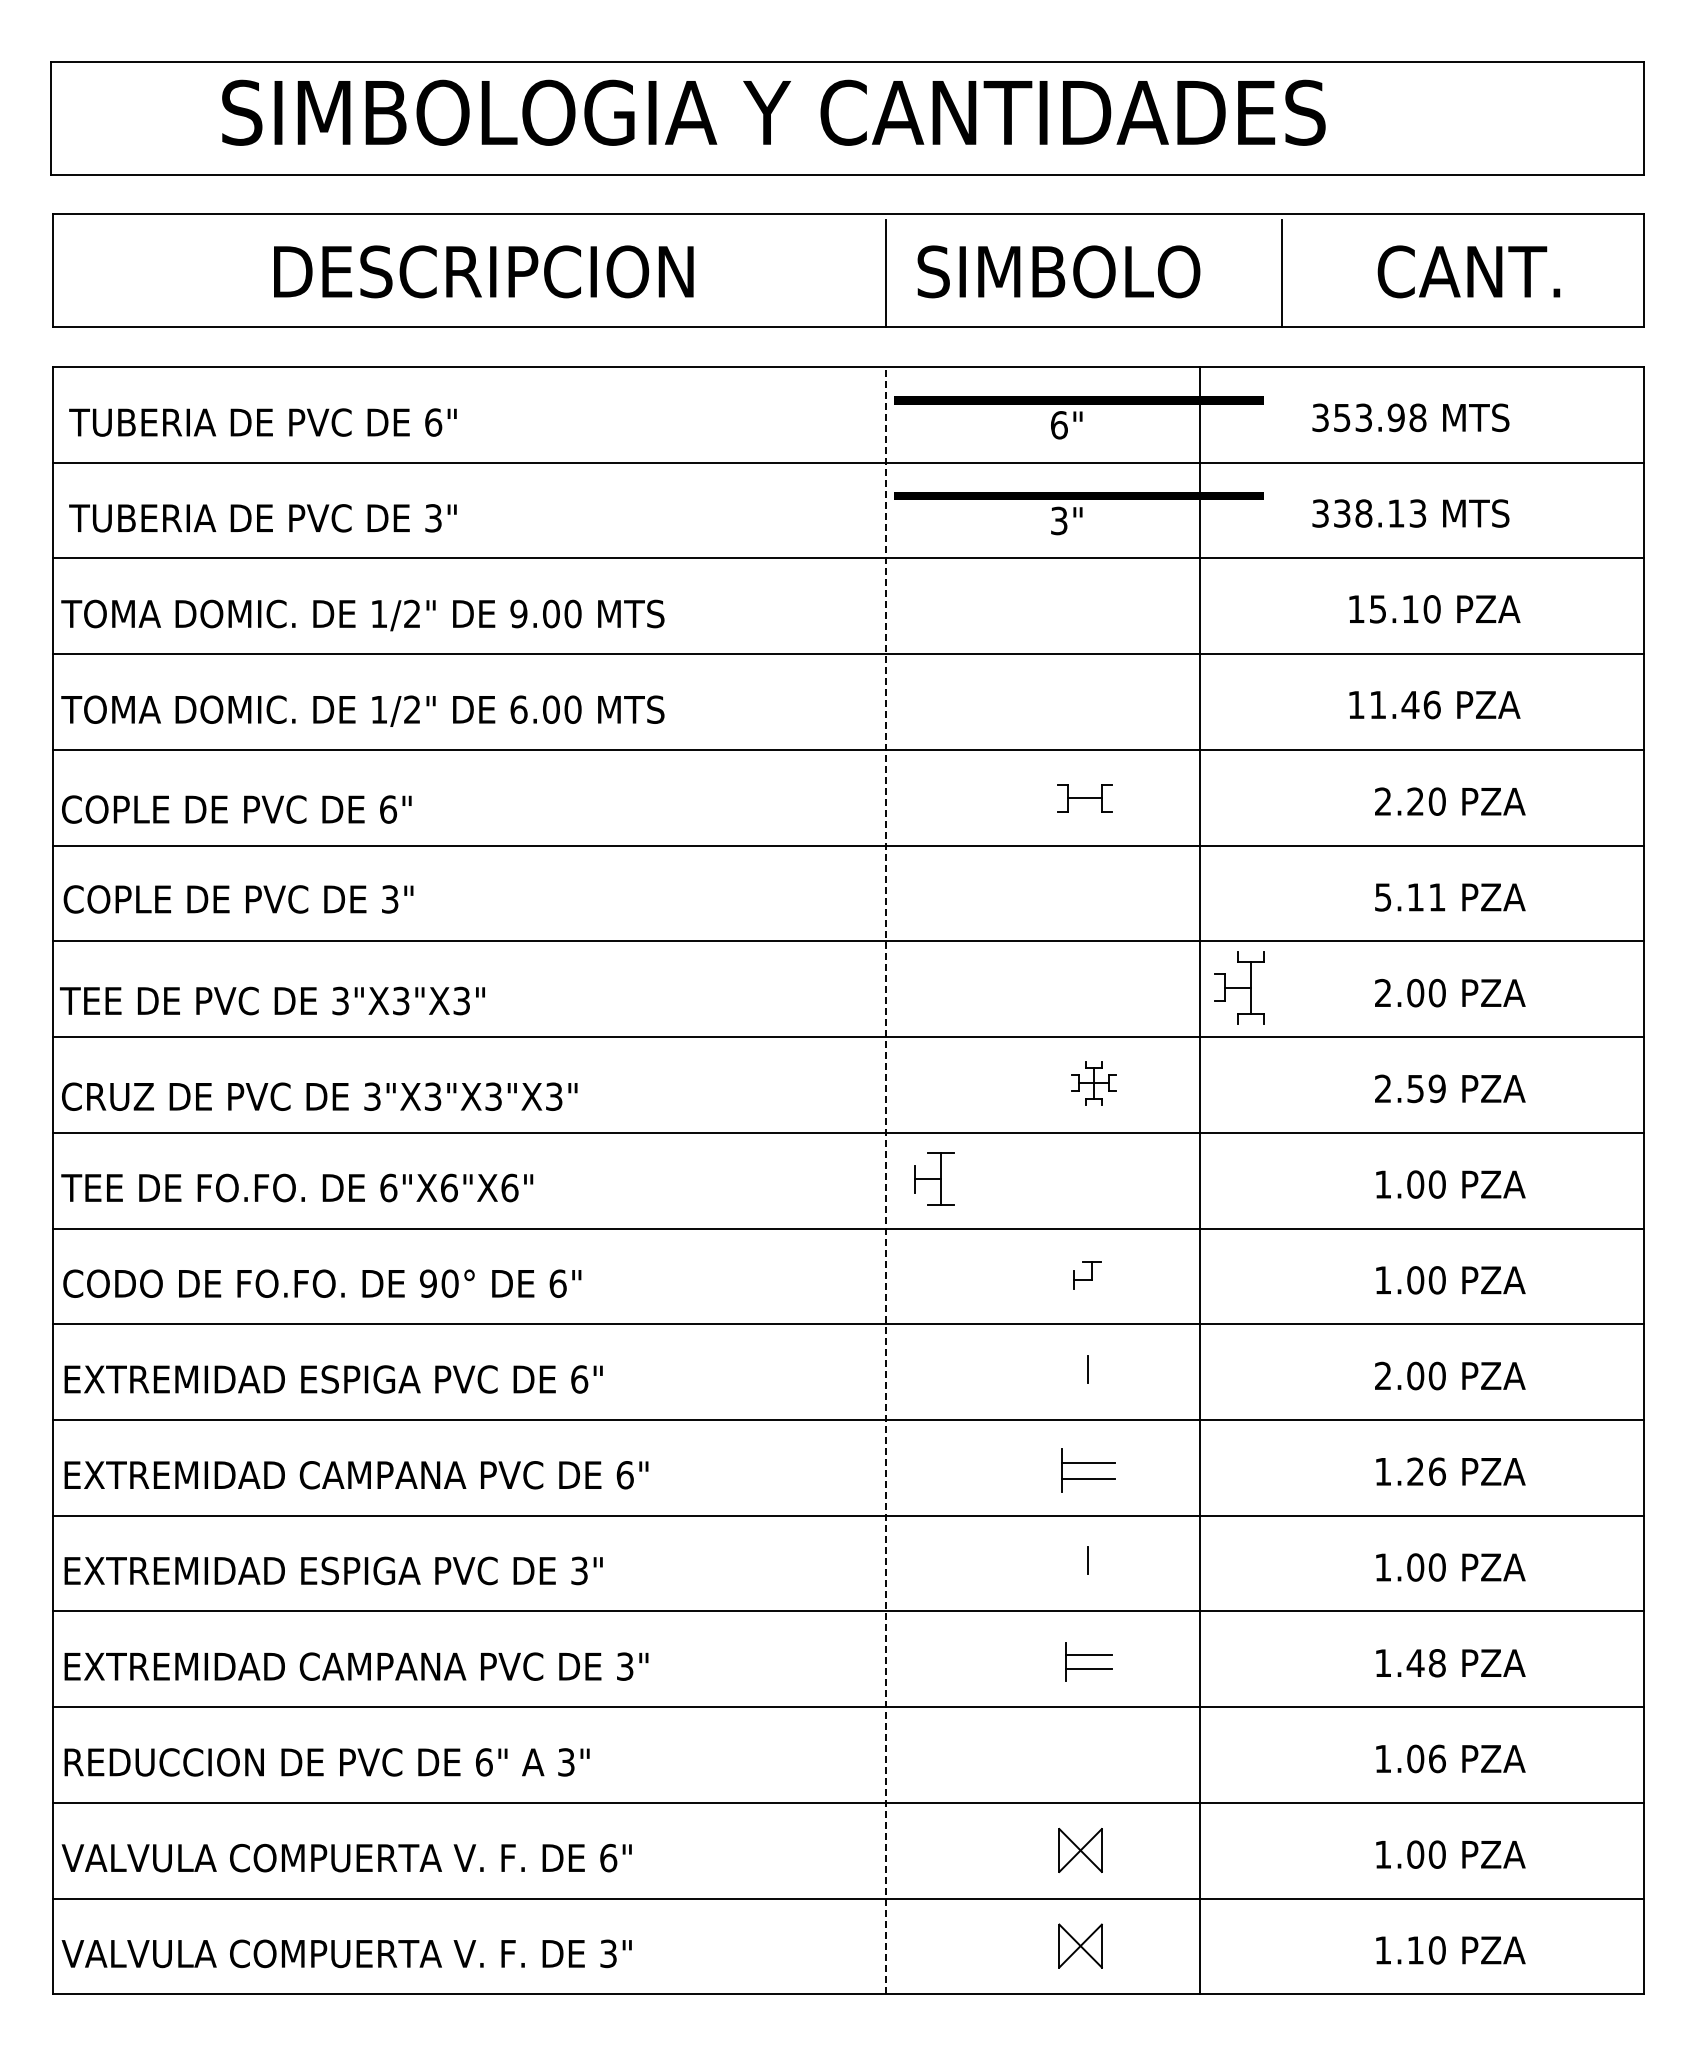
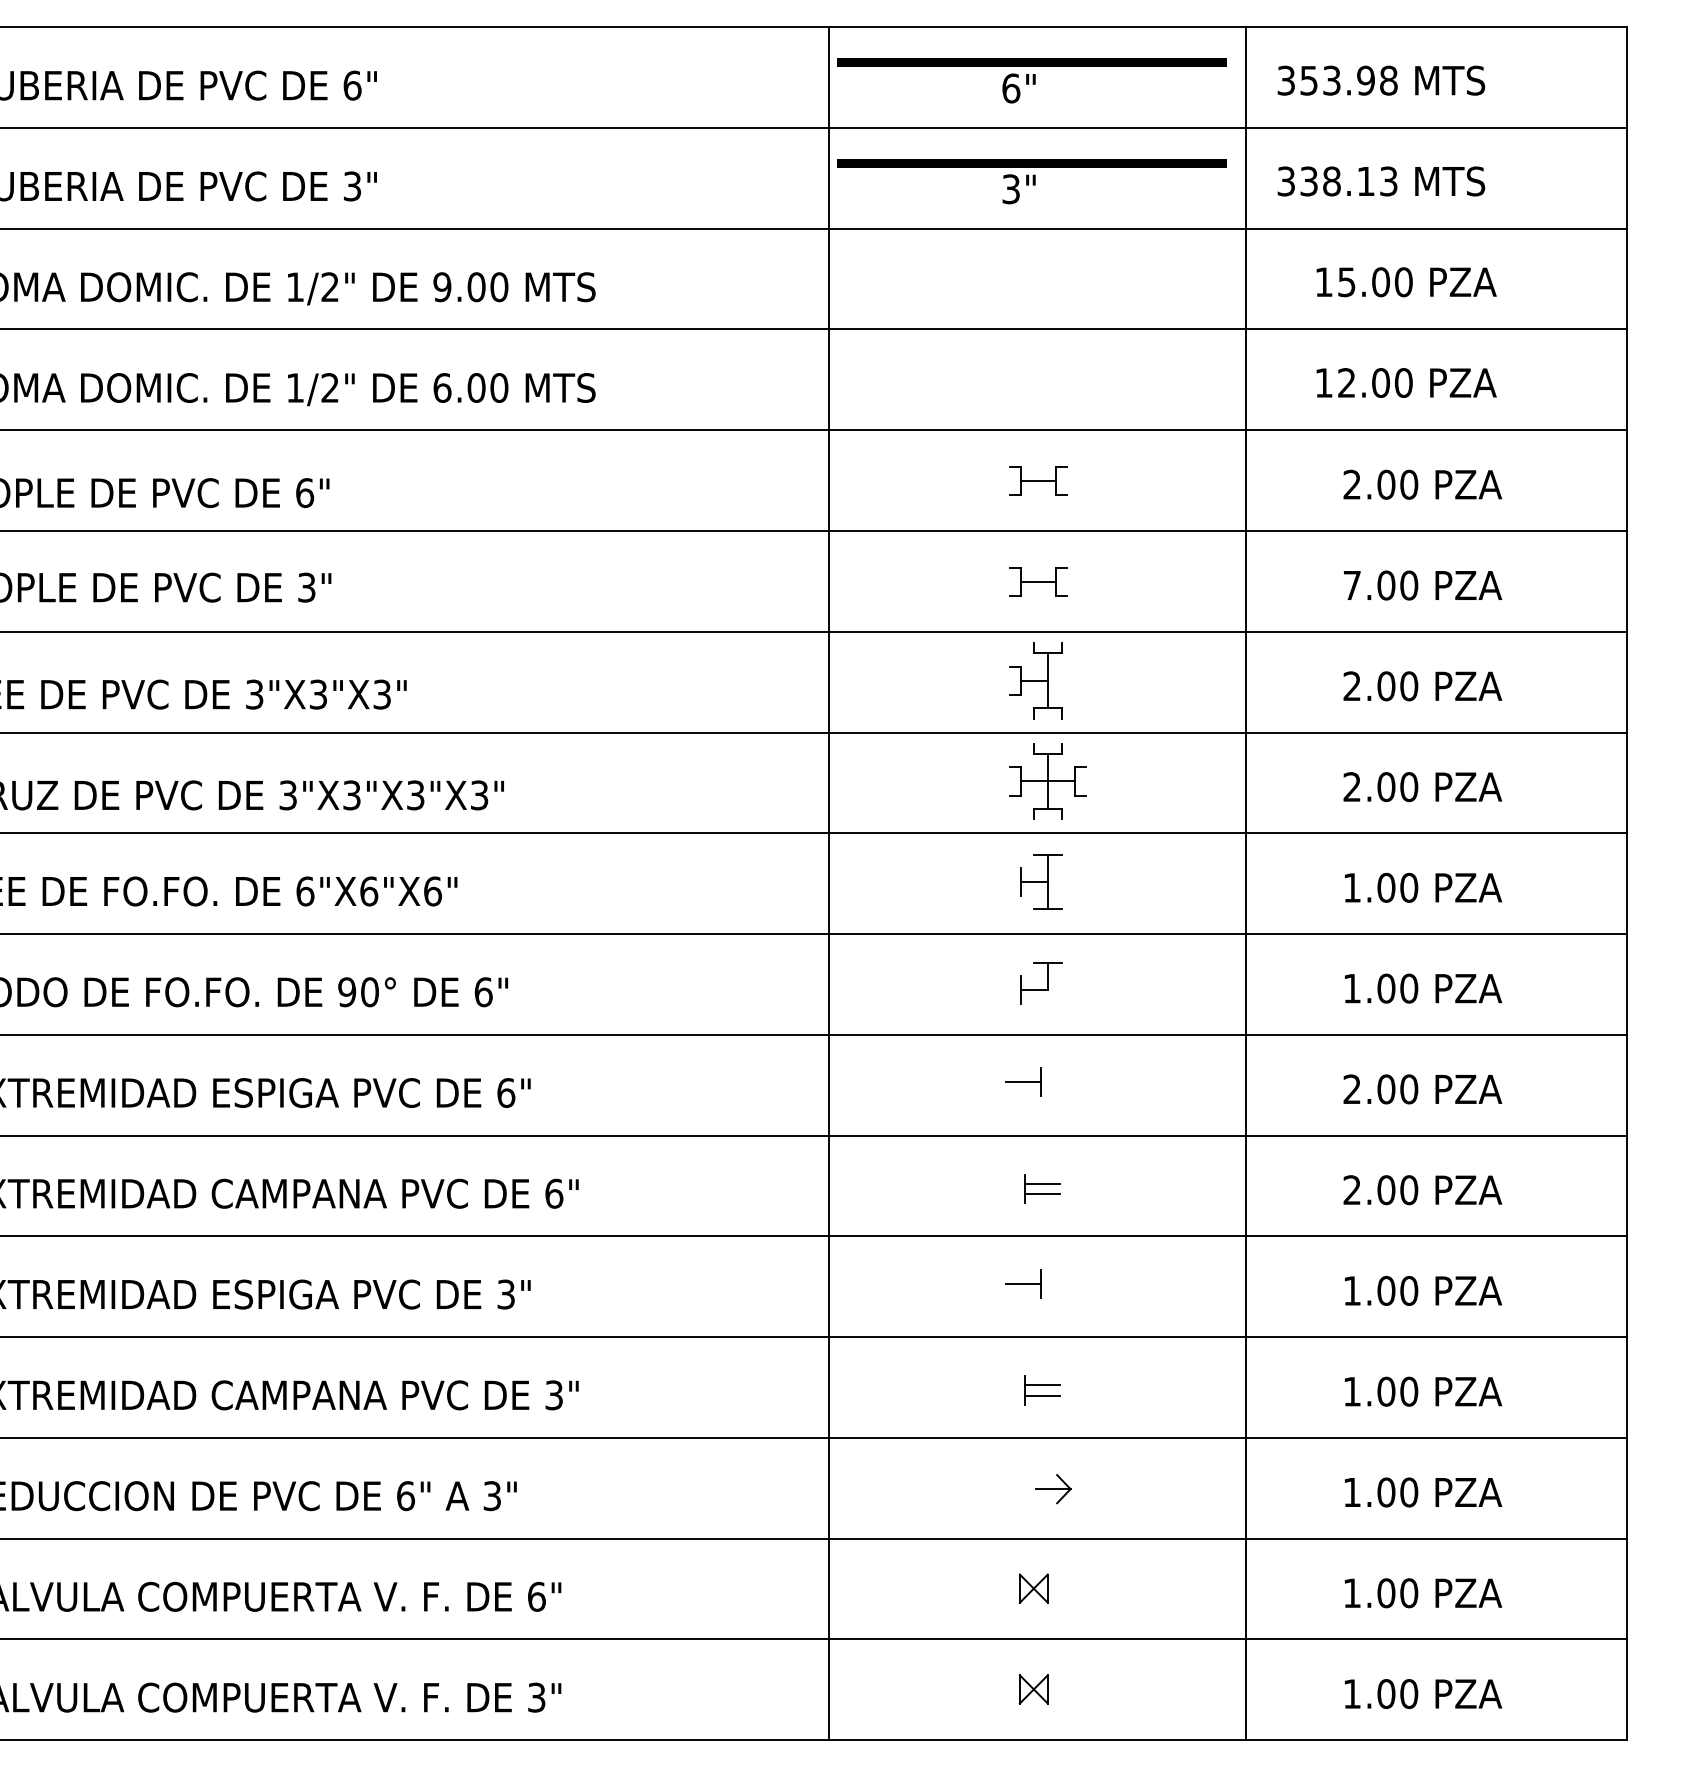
text: (1410, 609) -> (1380, 282), 15.10 -> 15.00
text: (1404, 704) -> (1374, 382), 11.46 -> 12.00
text: (1415, 801) -> (1386, 484), 2.20 -> 2.00
part: (1084, 893) -> (1037, 581), added
text: (1410, 897) -> (1380, 585), 5.11 -> 7.00
part: (1239, 987) -> (1035, 680), moved
part: (1093, 1082) -> (1047, 780), size x1.67
text: (1426, 1088) -> (1397, 786), 2.59 -> 2.00
part: (934, 1178) -> (1040, 881), moved
line: (886, 1180) -> (829, 883), dashed -> solid
line: (1200, 1180) -> (1246, 883), moved
part: (1087, 1275) -> (1040, 983), size x1.43
line: (1070, 1369) -> (1023, 1082), added
part: (1088, 1470) -> (1041, 1188), size x0.62
text: (1410, 1471) -> (1380, 1189), 1.26 -> 2.00
line: (1070, 1560) -> (1023, 1283), added
part: (1088, 1662) -> (1041, 1390), size x0.71
text: (1425, 1663) -> (1396, 1392), 1.48 -> 1.00
part: (1098, 1755) -> (1052, 1488), added
text: (1436, 1758) -> (1408, 1492), 1.06 -> 1.00
part: (1080, 1849) -> (1033, 1587), size x0.62
part: (1080, 1945) -> (1033, 1688), size x0.62
text: (1415, 1950) -> (1386, 1694), 1.10 -> 1.00

